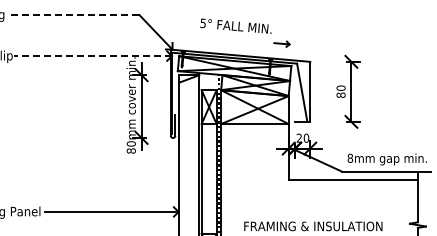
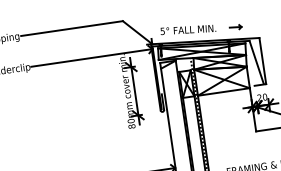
line: (72, 14) -> (71, 28), dashed -> solid
text: (235, 25) -> (187, 29), moved
line: (93, 56) -> (92, 58), dashed -> solid

